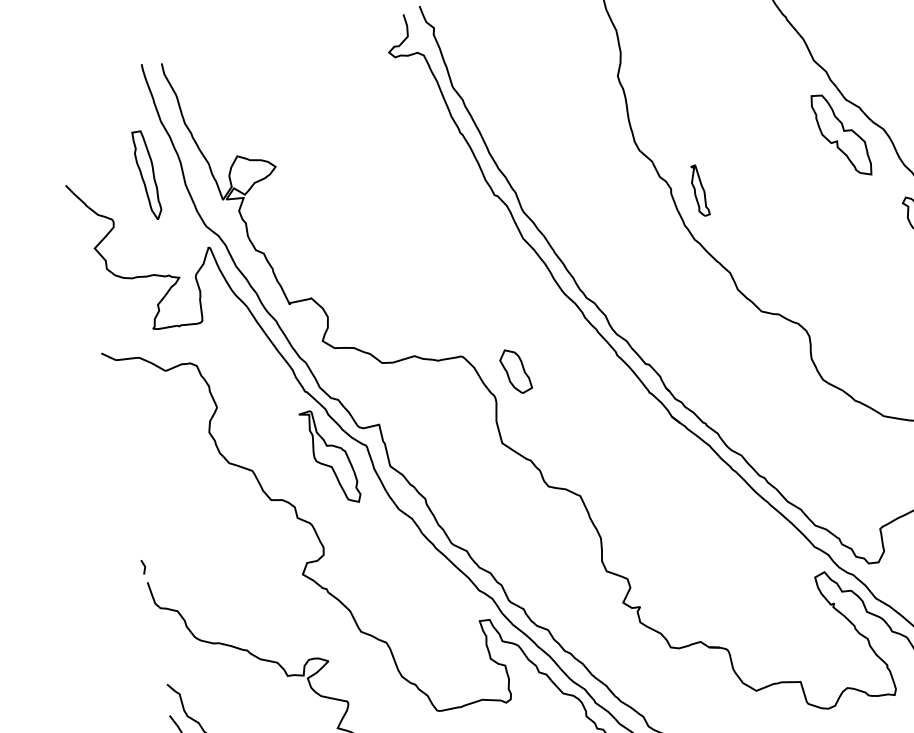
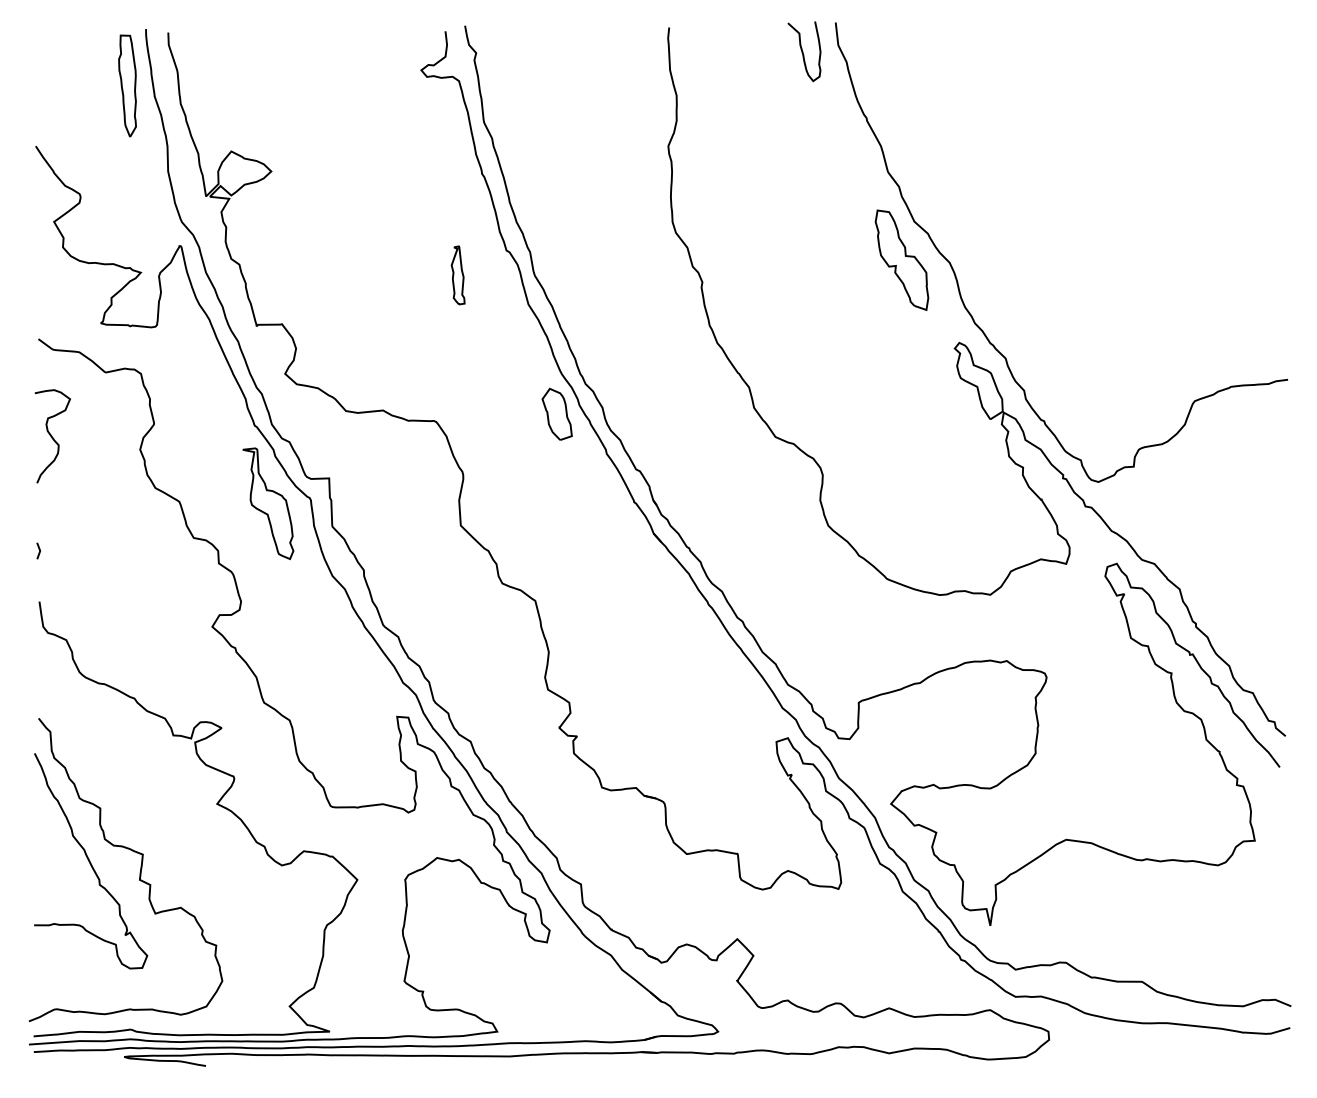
part: (146, 175) -> (127, 85), moved
part: (698, 191) -> (457, 275), moved
part: (514, 370) -> (556, 413), moved
curve: (130, 435) -> (52, 436), added
line: (143, 565) -> (38, 549), moved

